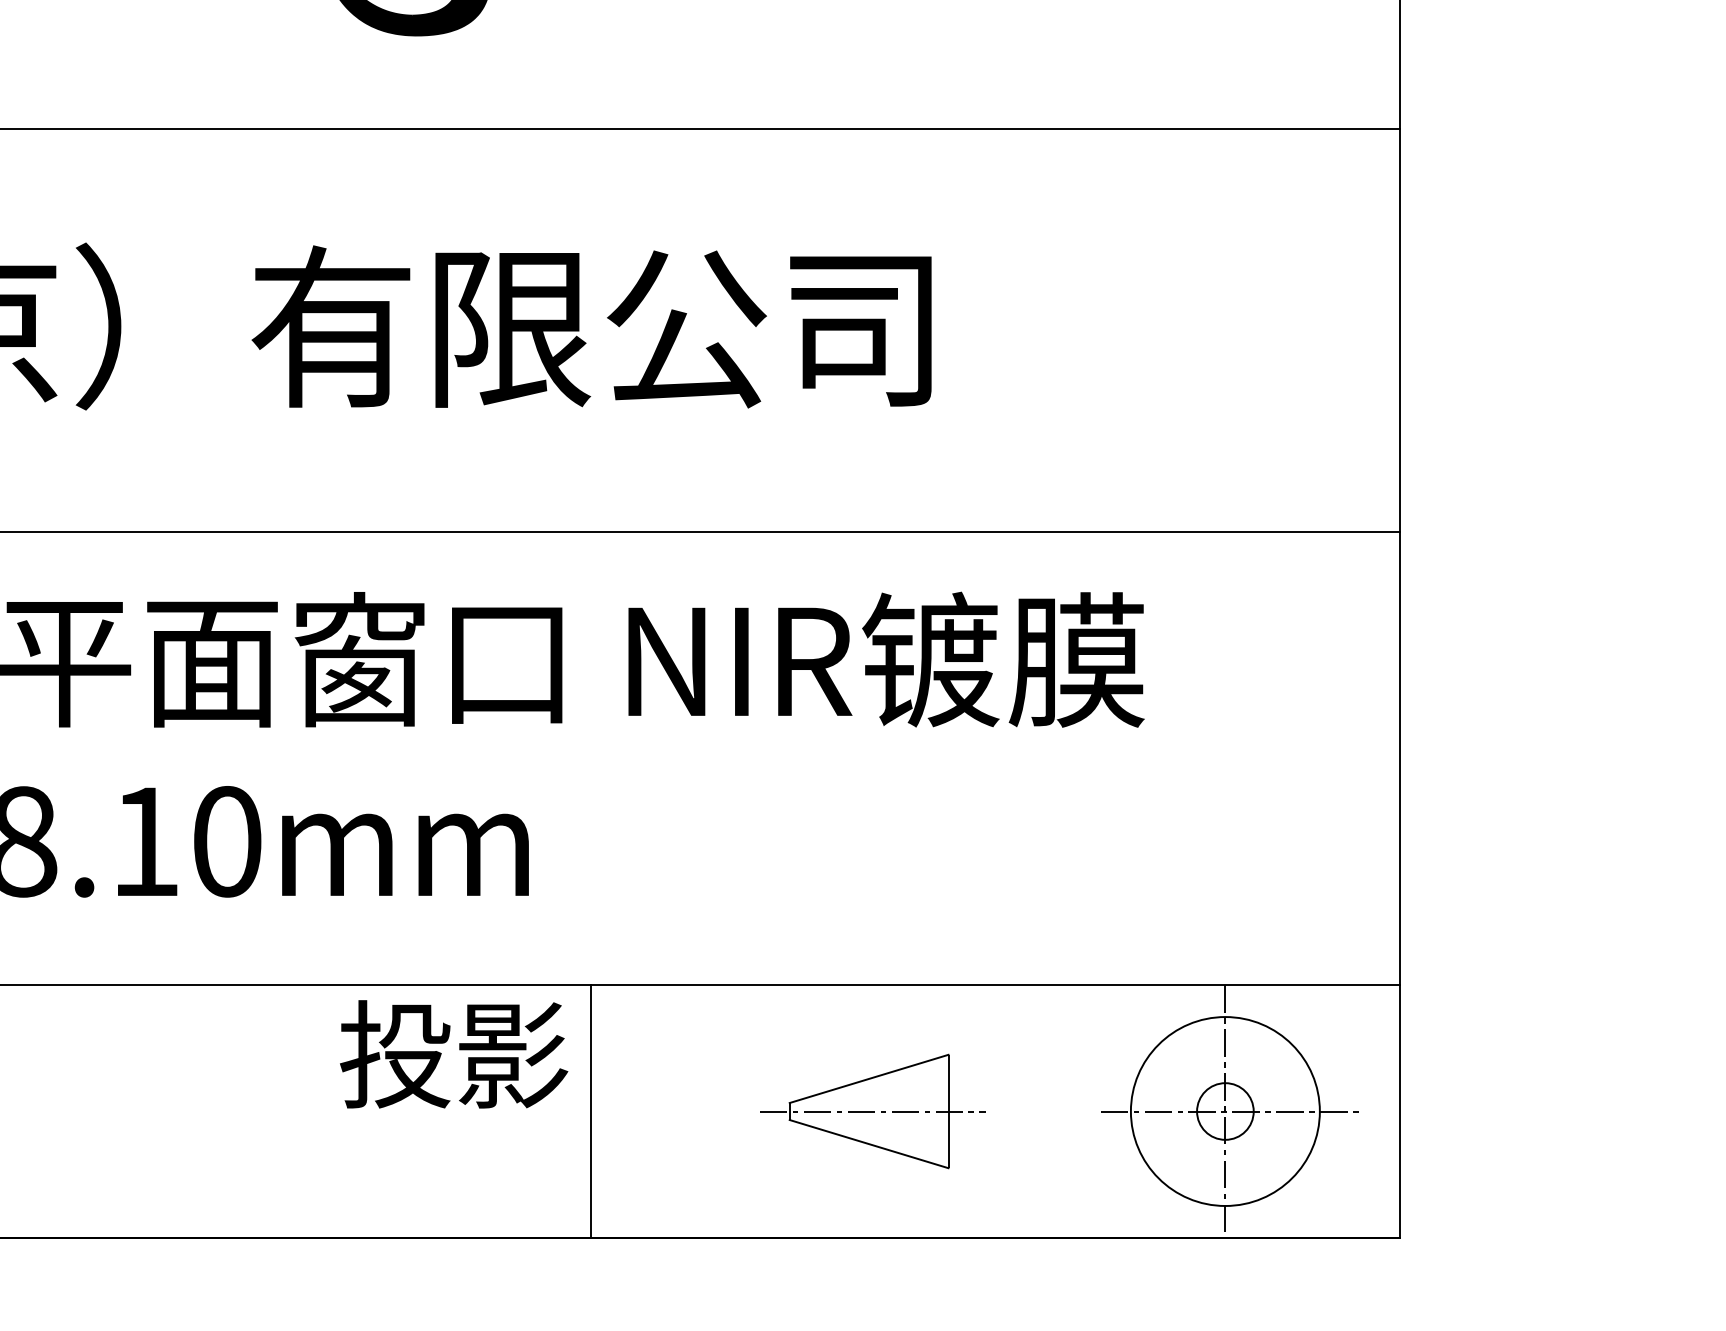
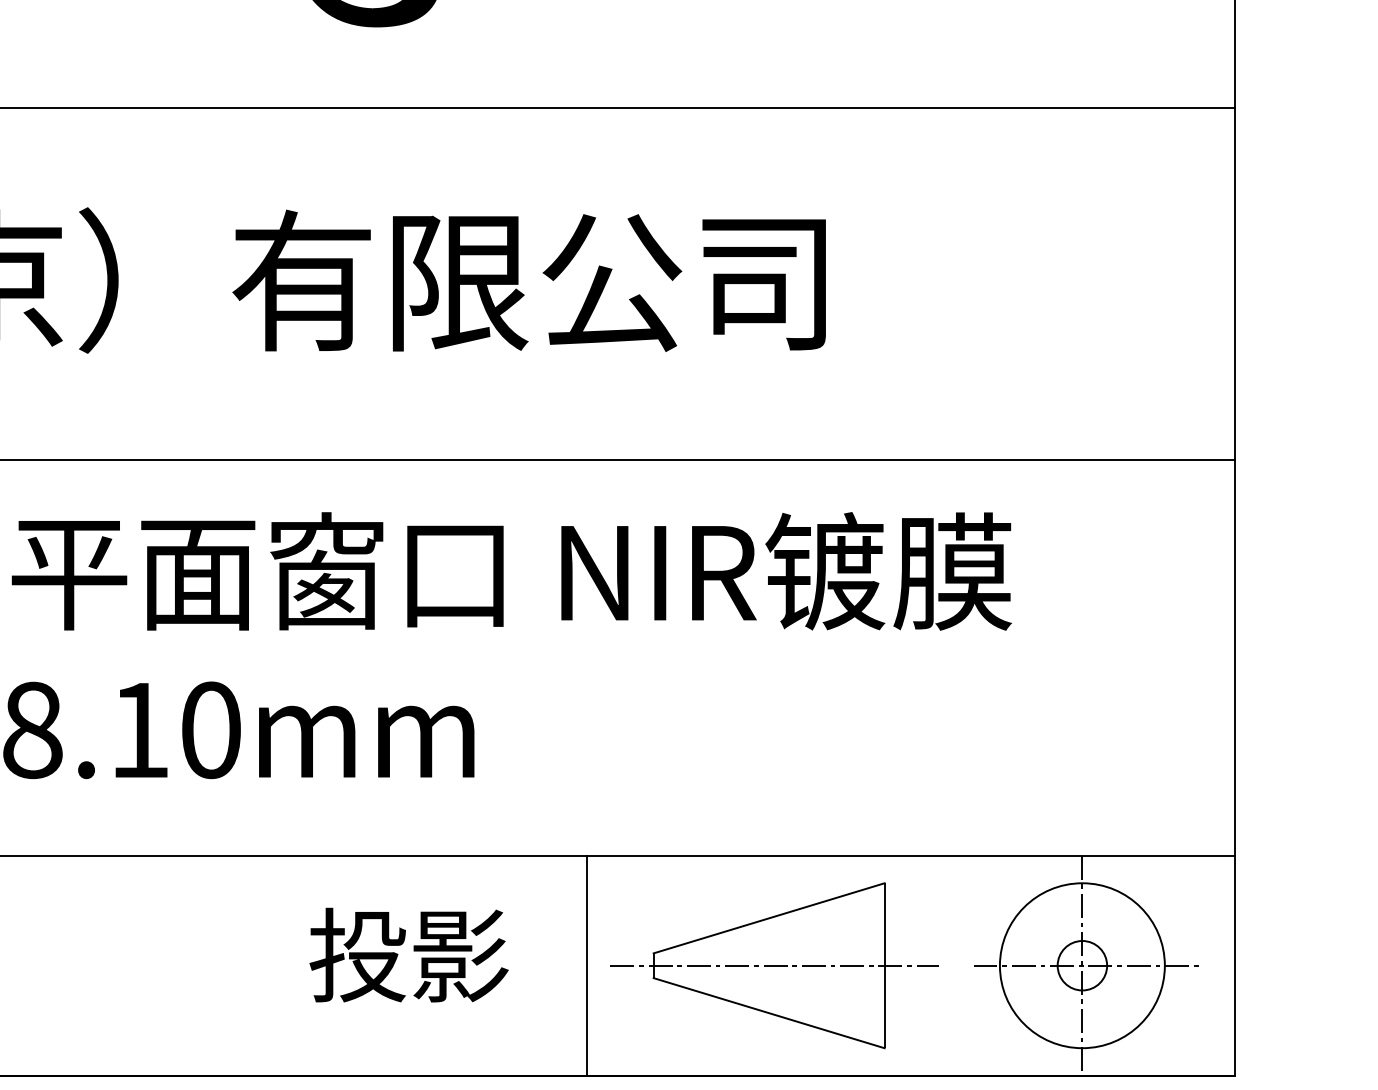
text: (454, 1054) -> (409, 955), moved
line: (591, 1111) -> (587, 965), moved
part: (872, 1111) -> (774, 965), size x1.67

